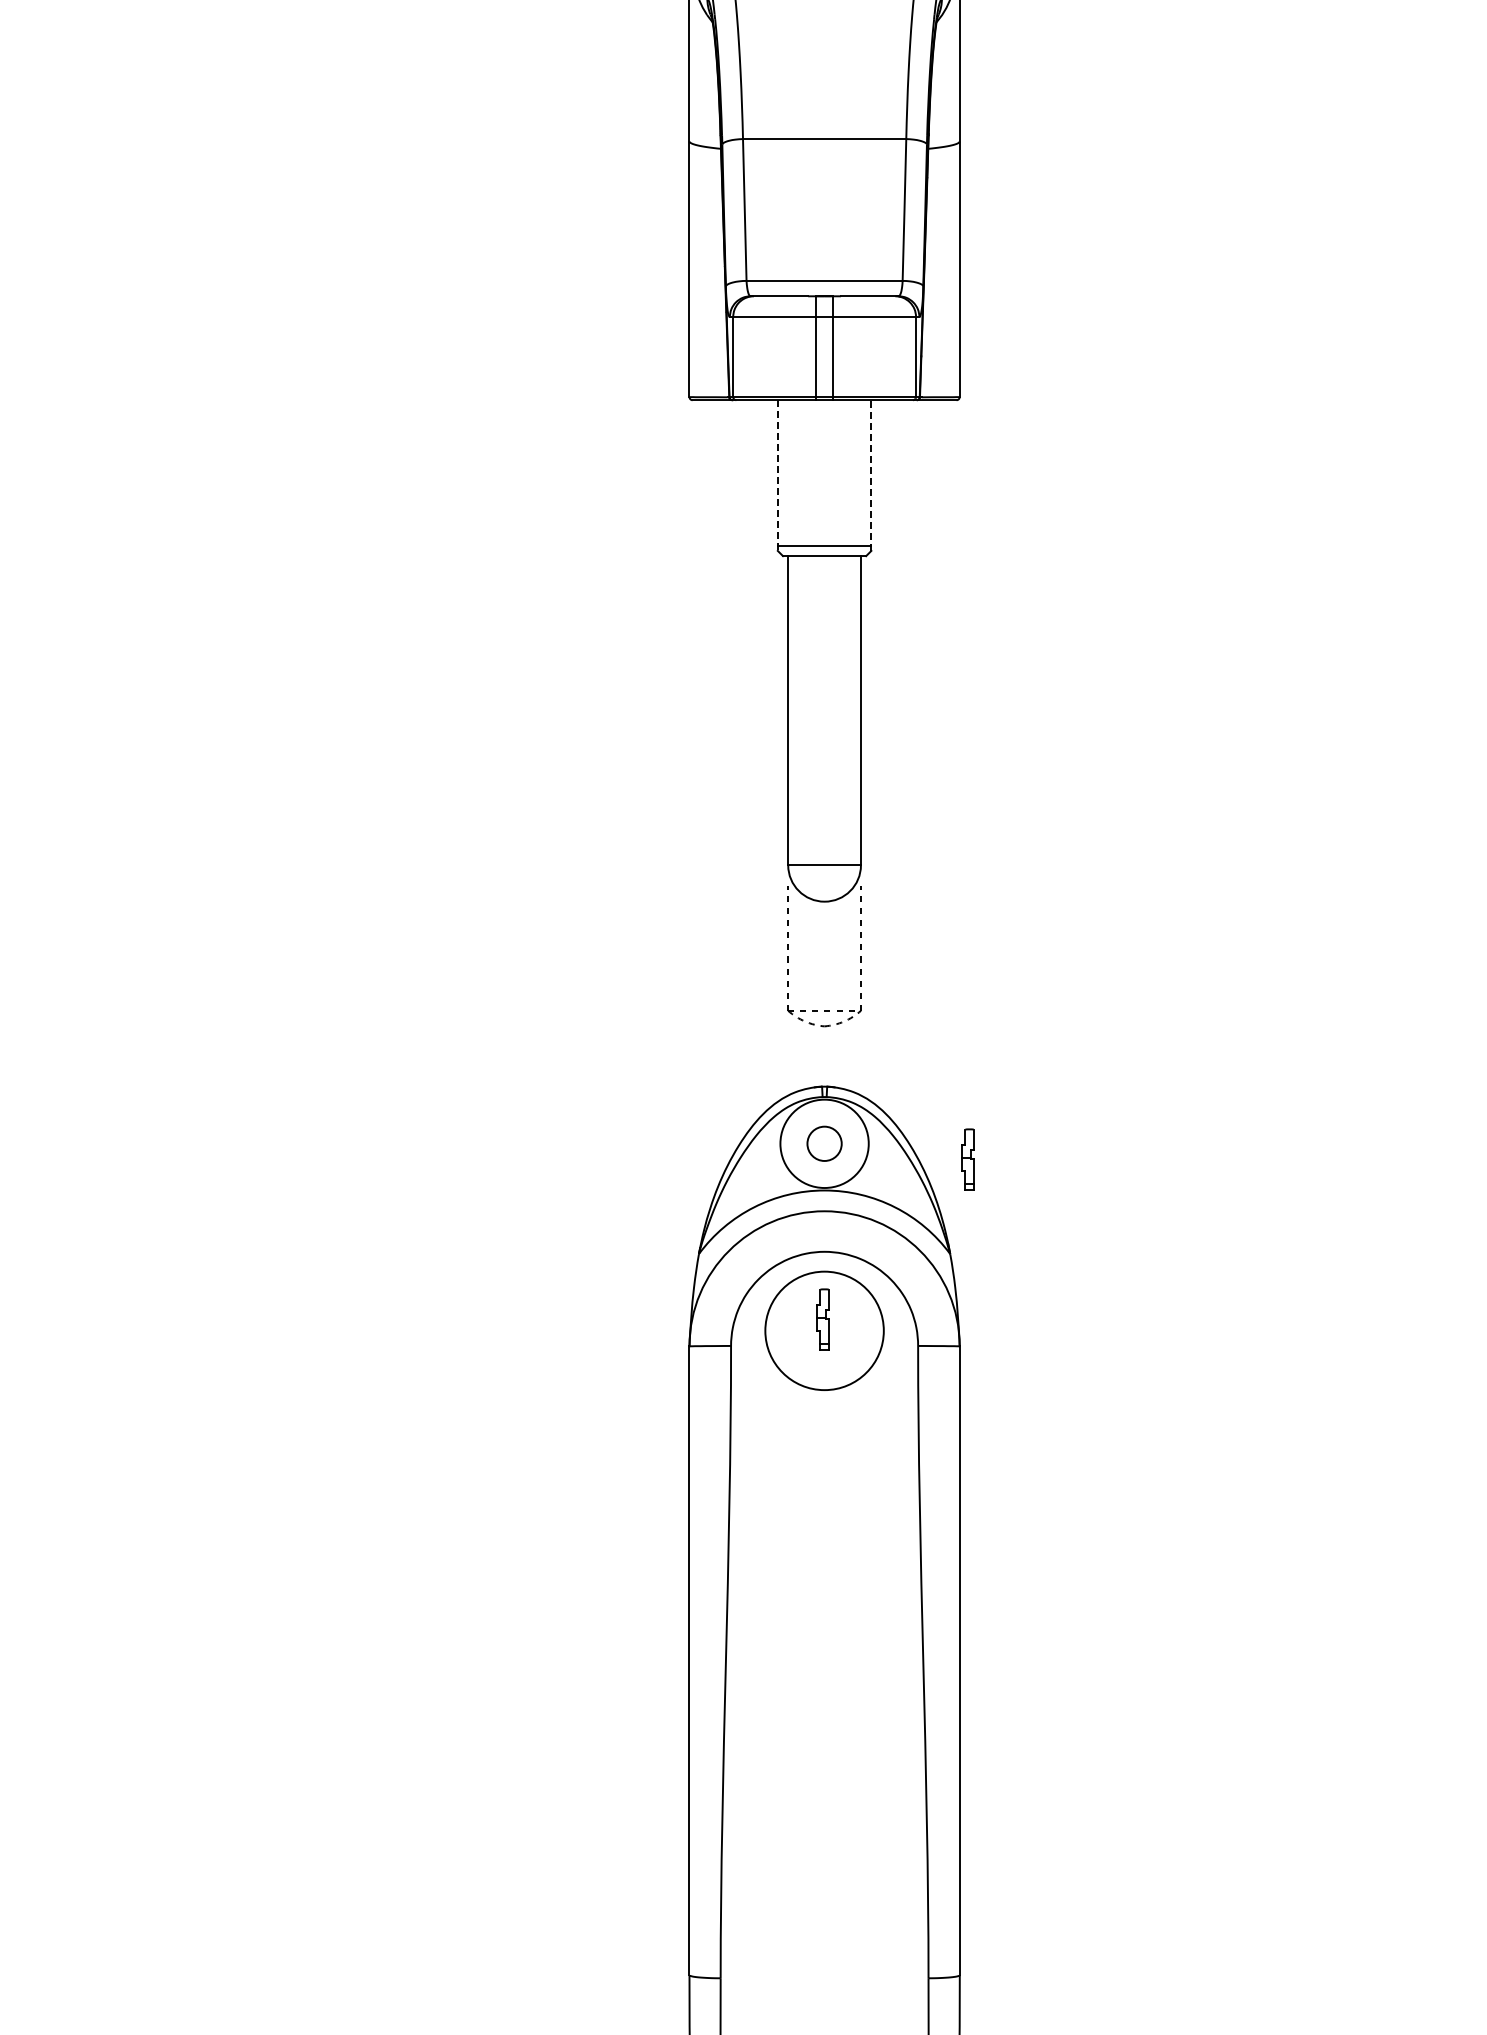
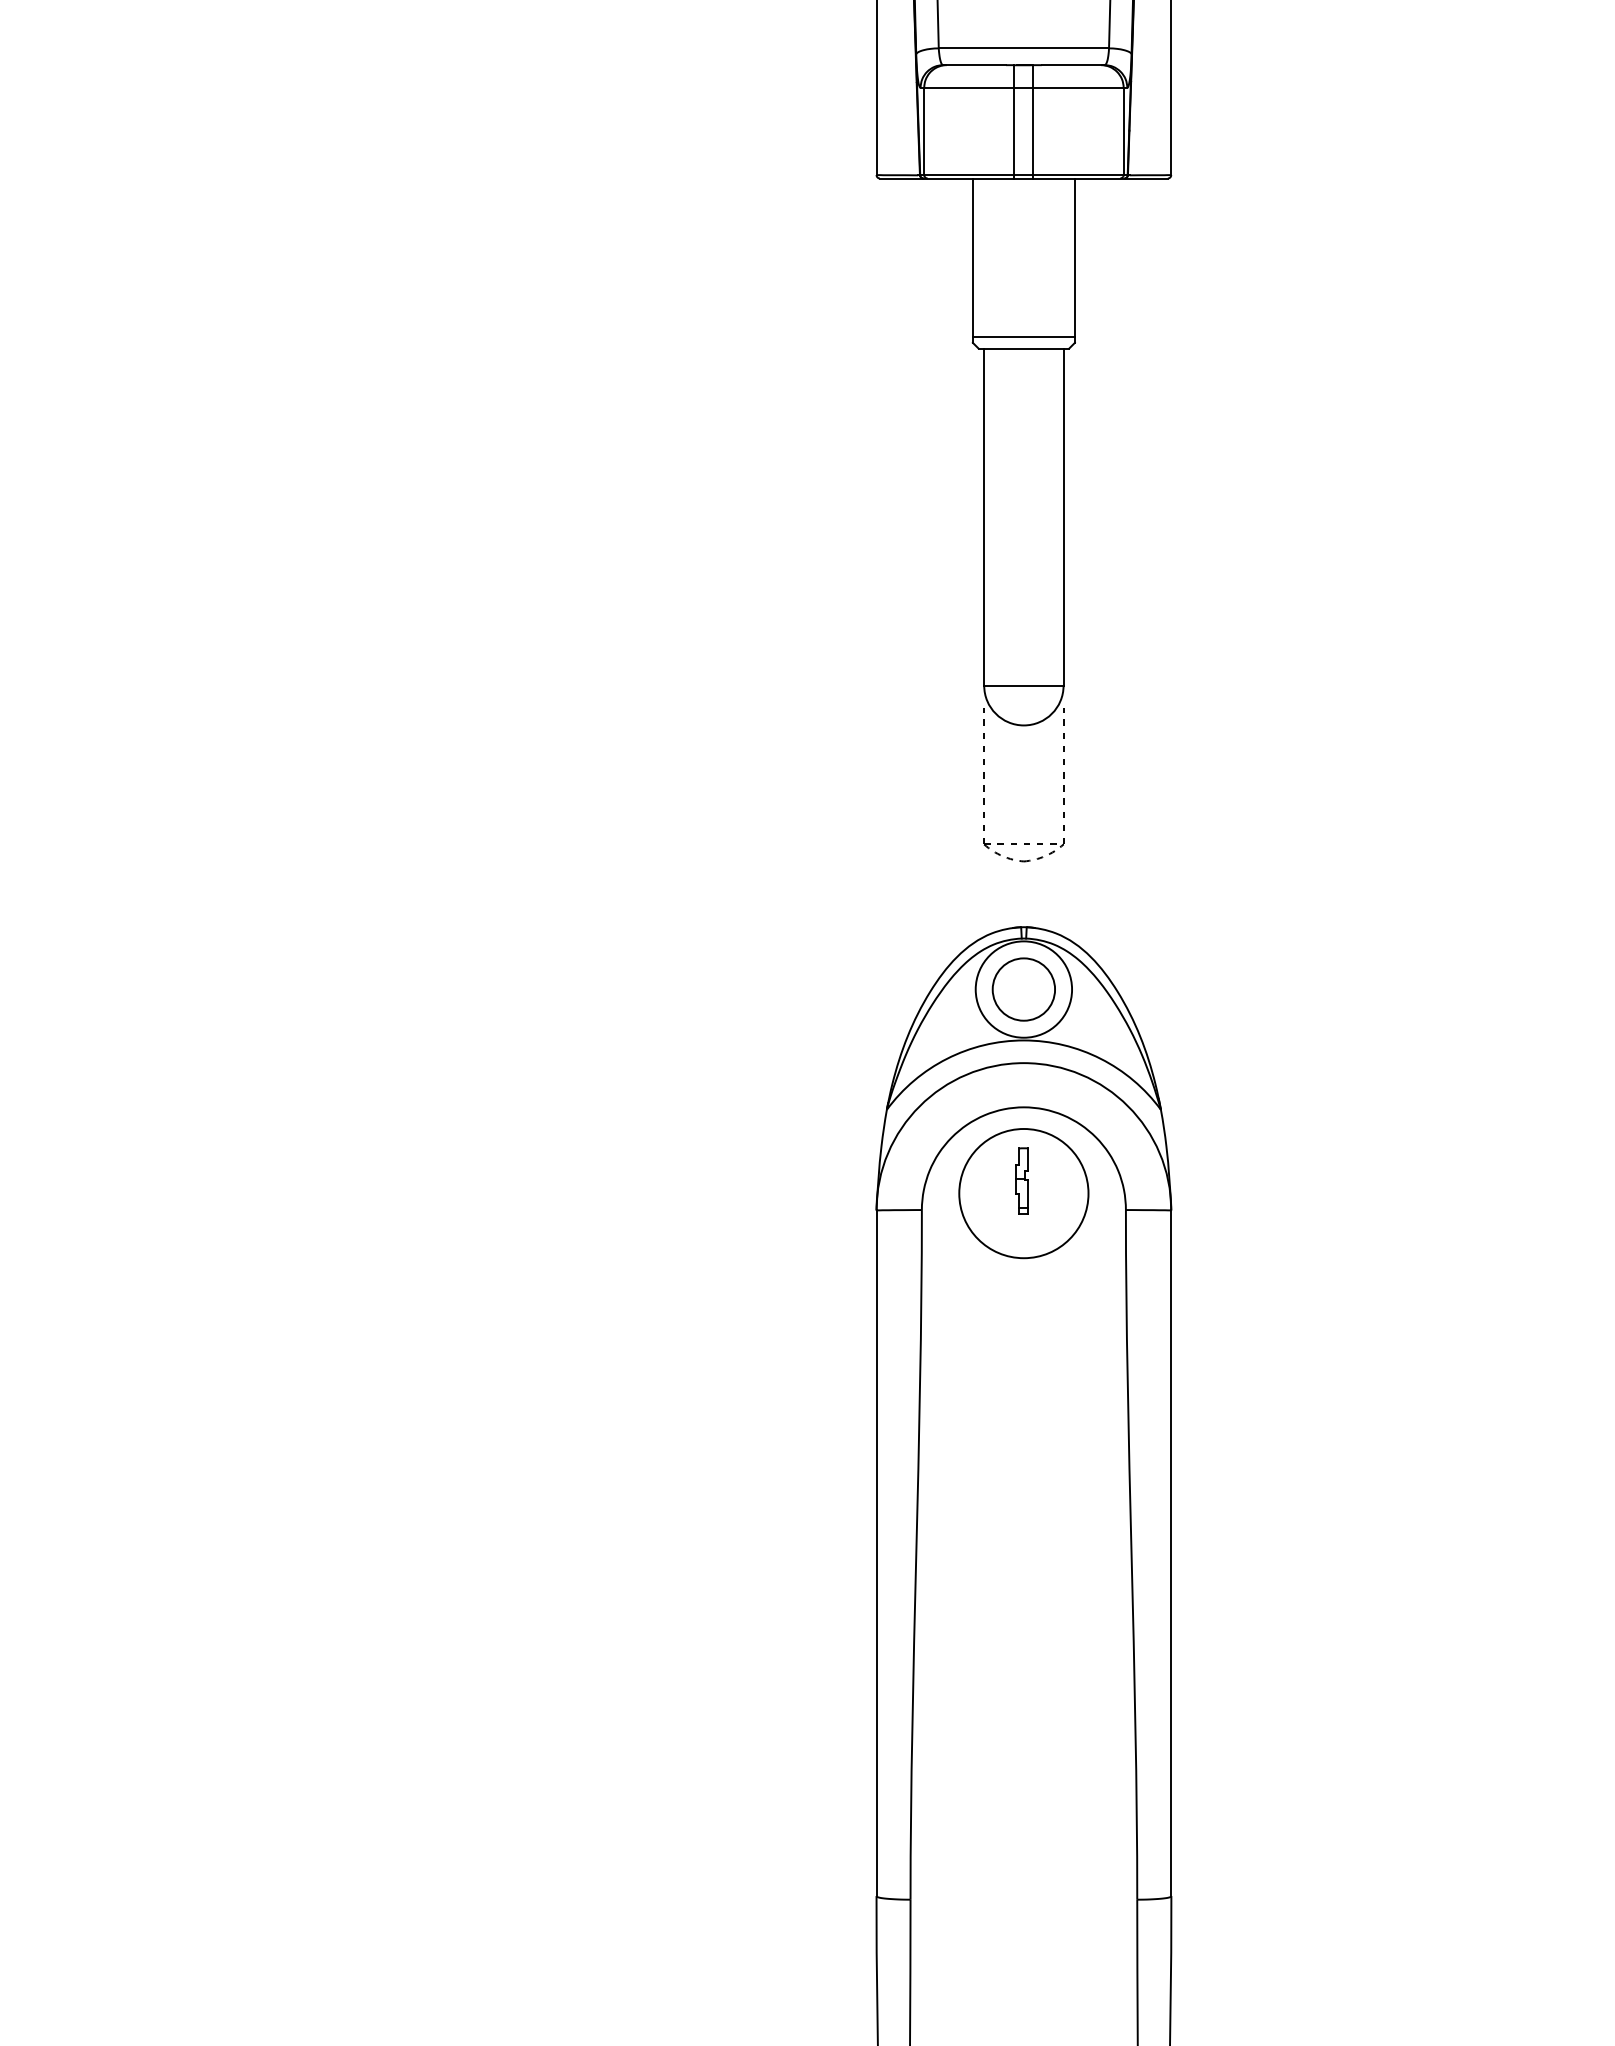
line: (871, 475) -> (1075, 260), dashed -> solid
line: (777, 476) -> (972, 261), dashed -> solid
circle: (824, 1143) -> (1023, 989), size x1.67
part: (967, 1159) -> (1179, 1006), removed

